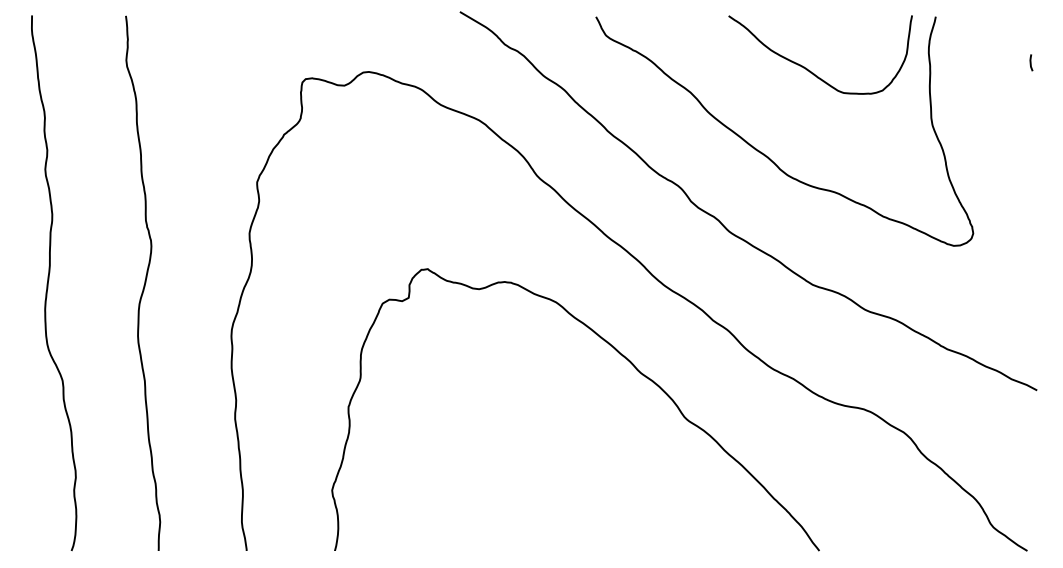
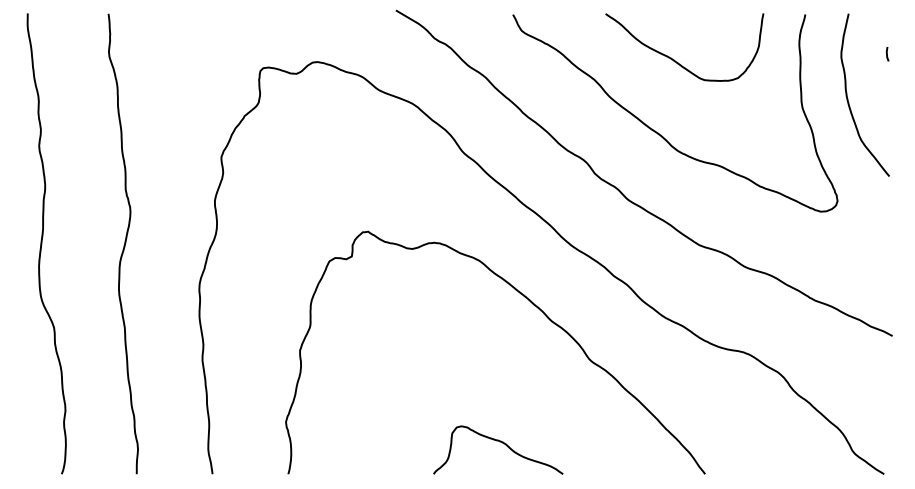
curve: (810, 70) -> (676, 60), moved
curve: (985, 113) -> (848, 97), added
curve: (582, 514) -> (501, 442), added

